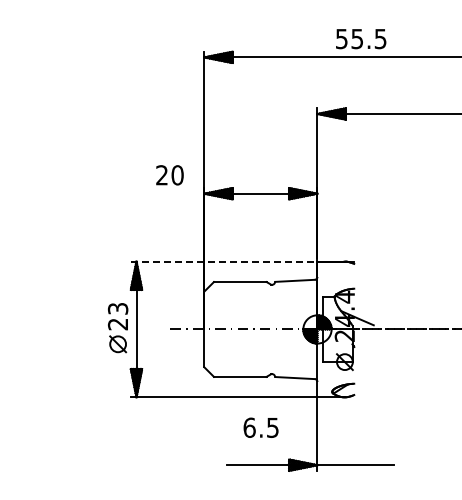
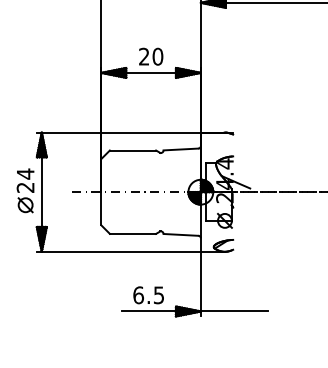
text: (169, 175) -> (150, 56), moved
line: (224, 261) -> (119, 132), dashed -> solid
text: (117, 308) -> (25, 173), 23 -> 24
text: (260, 427) -> (148, 295), moved

